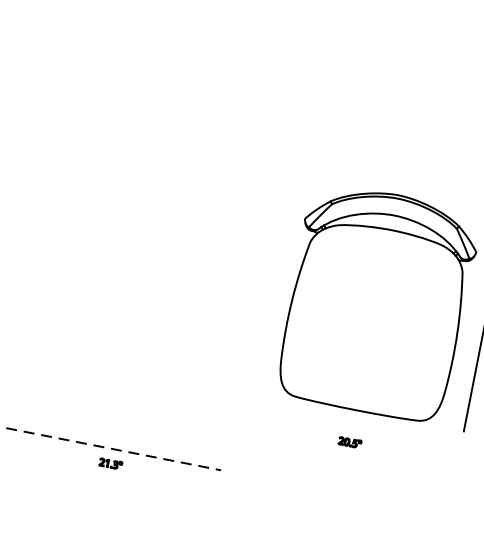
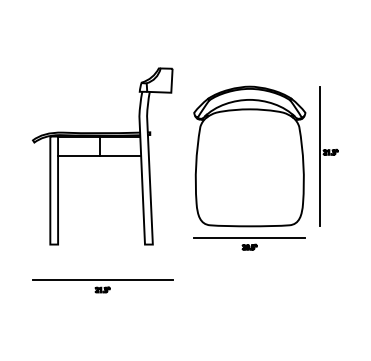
part: (150, 258) -> (102, 156), added
line: (352, 427) -> (249, 237), added
line: (113, 449) -> (102, 280), dashed -> solid

